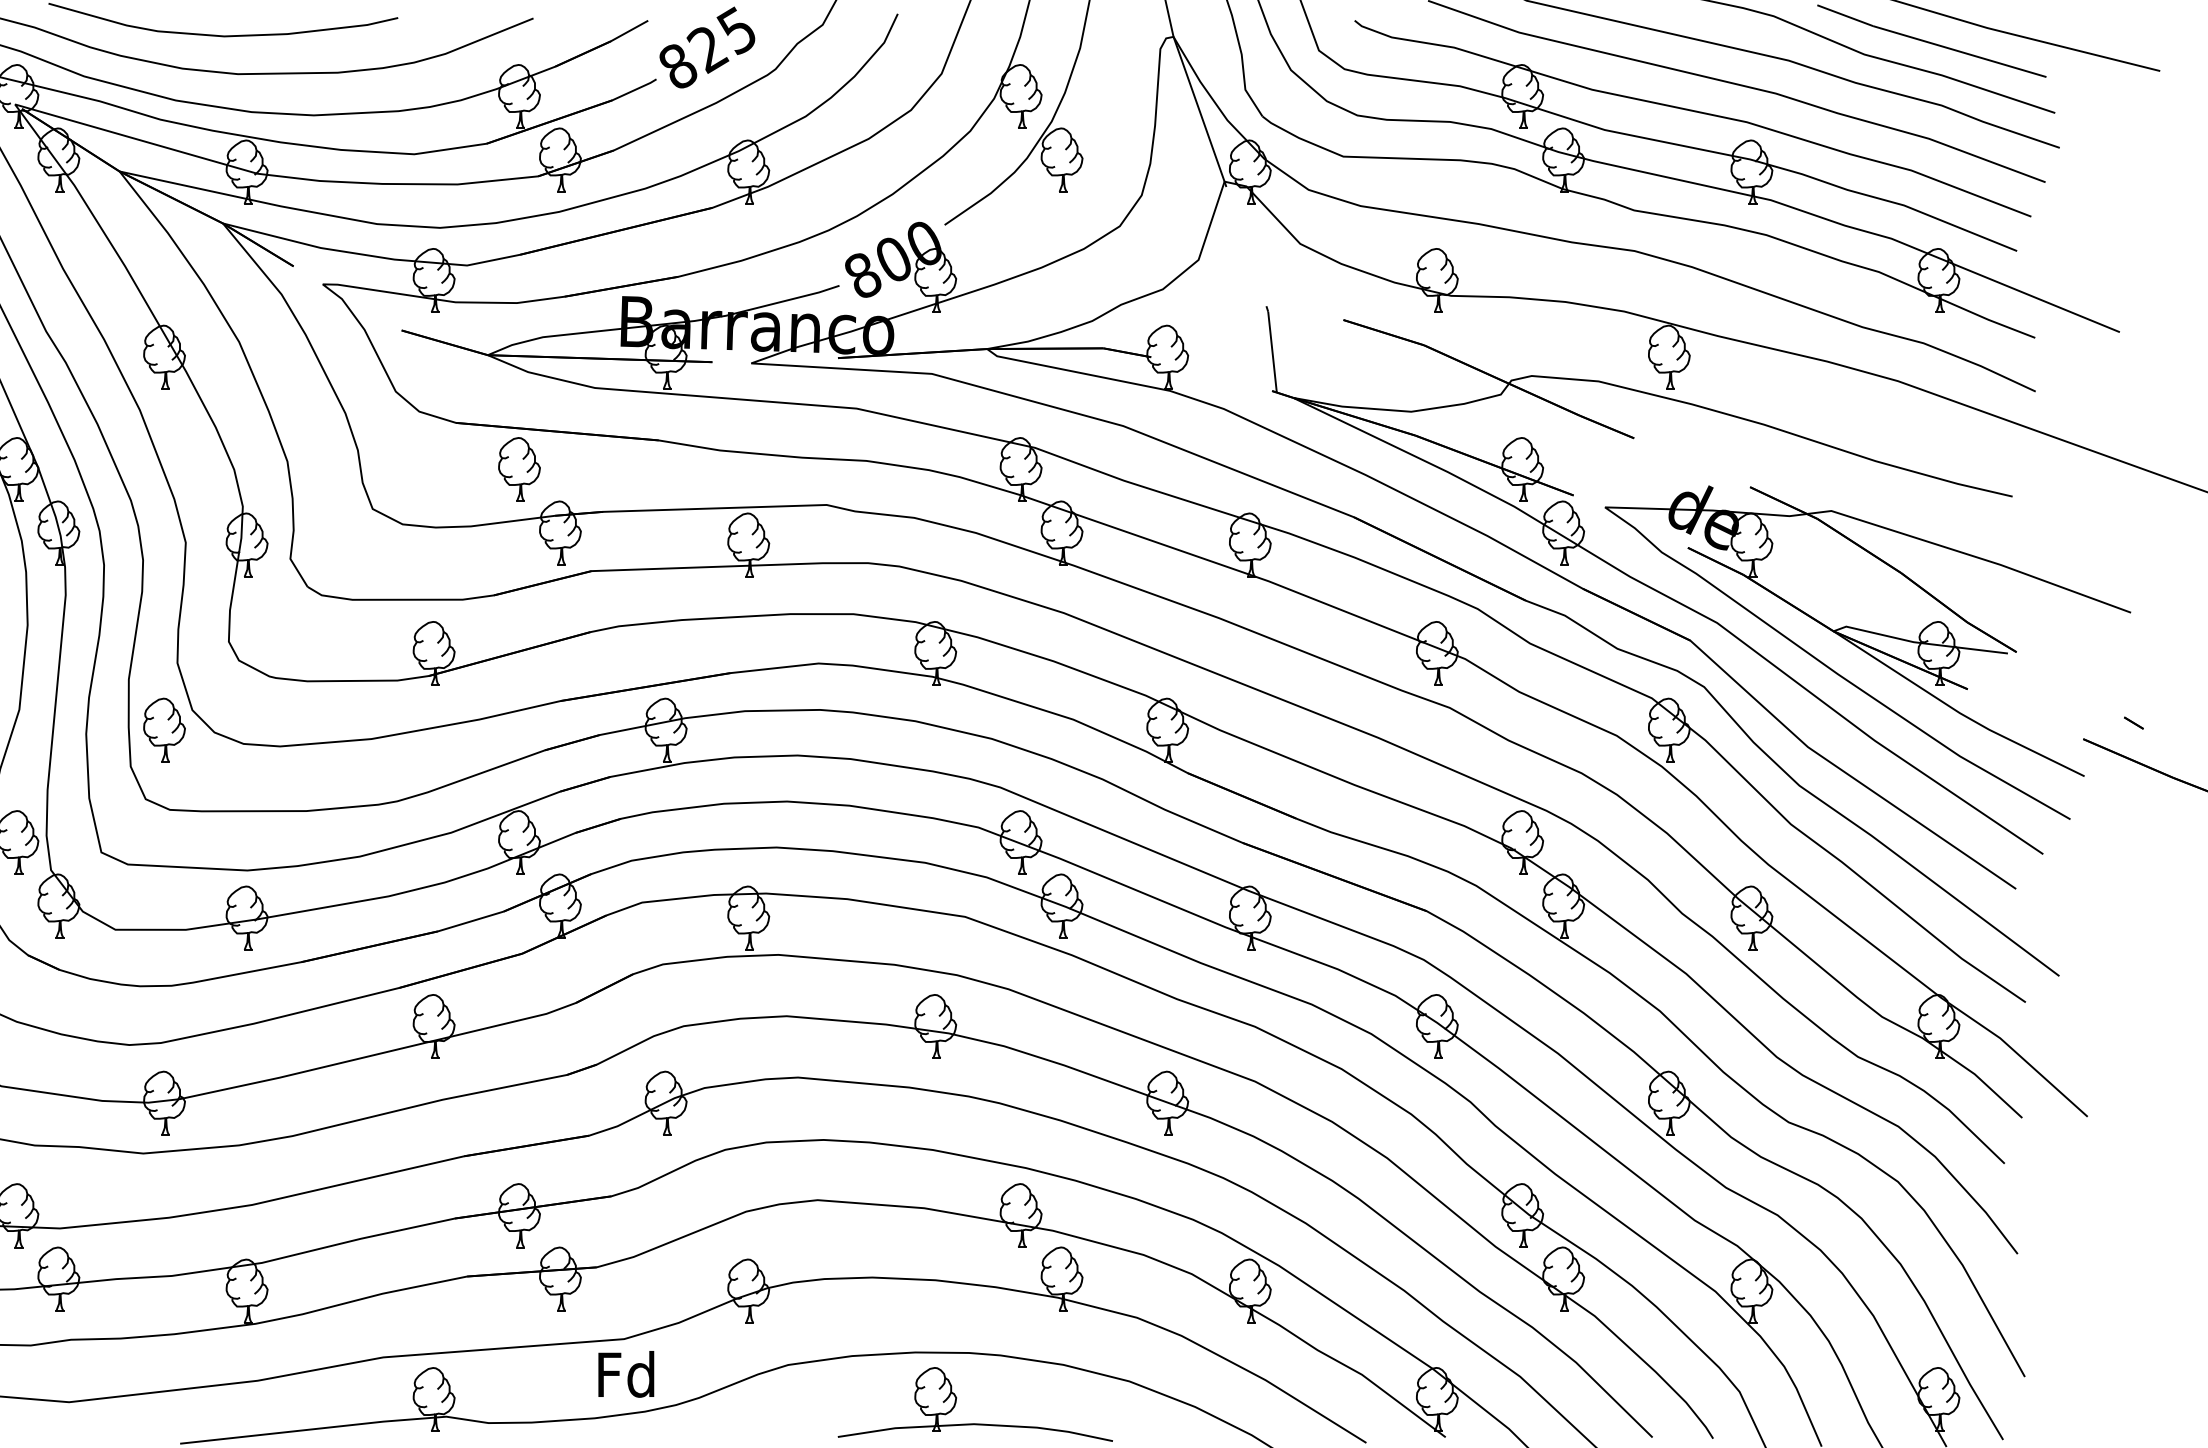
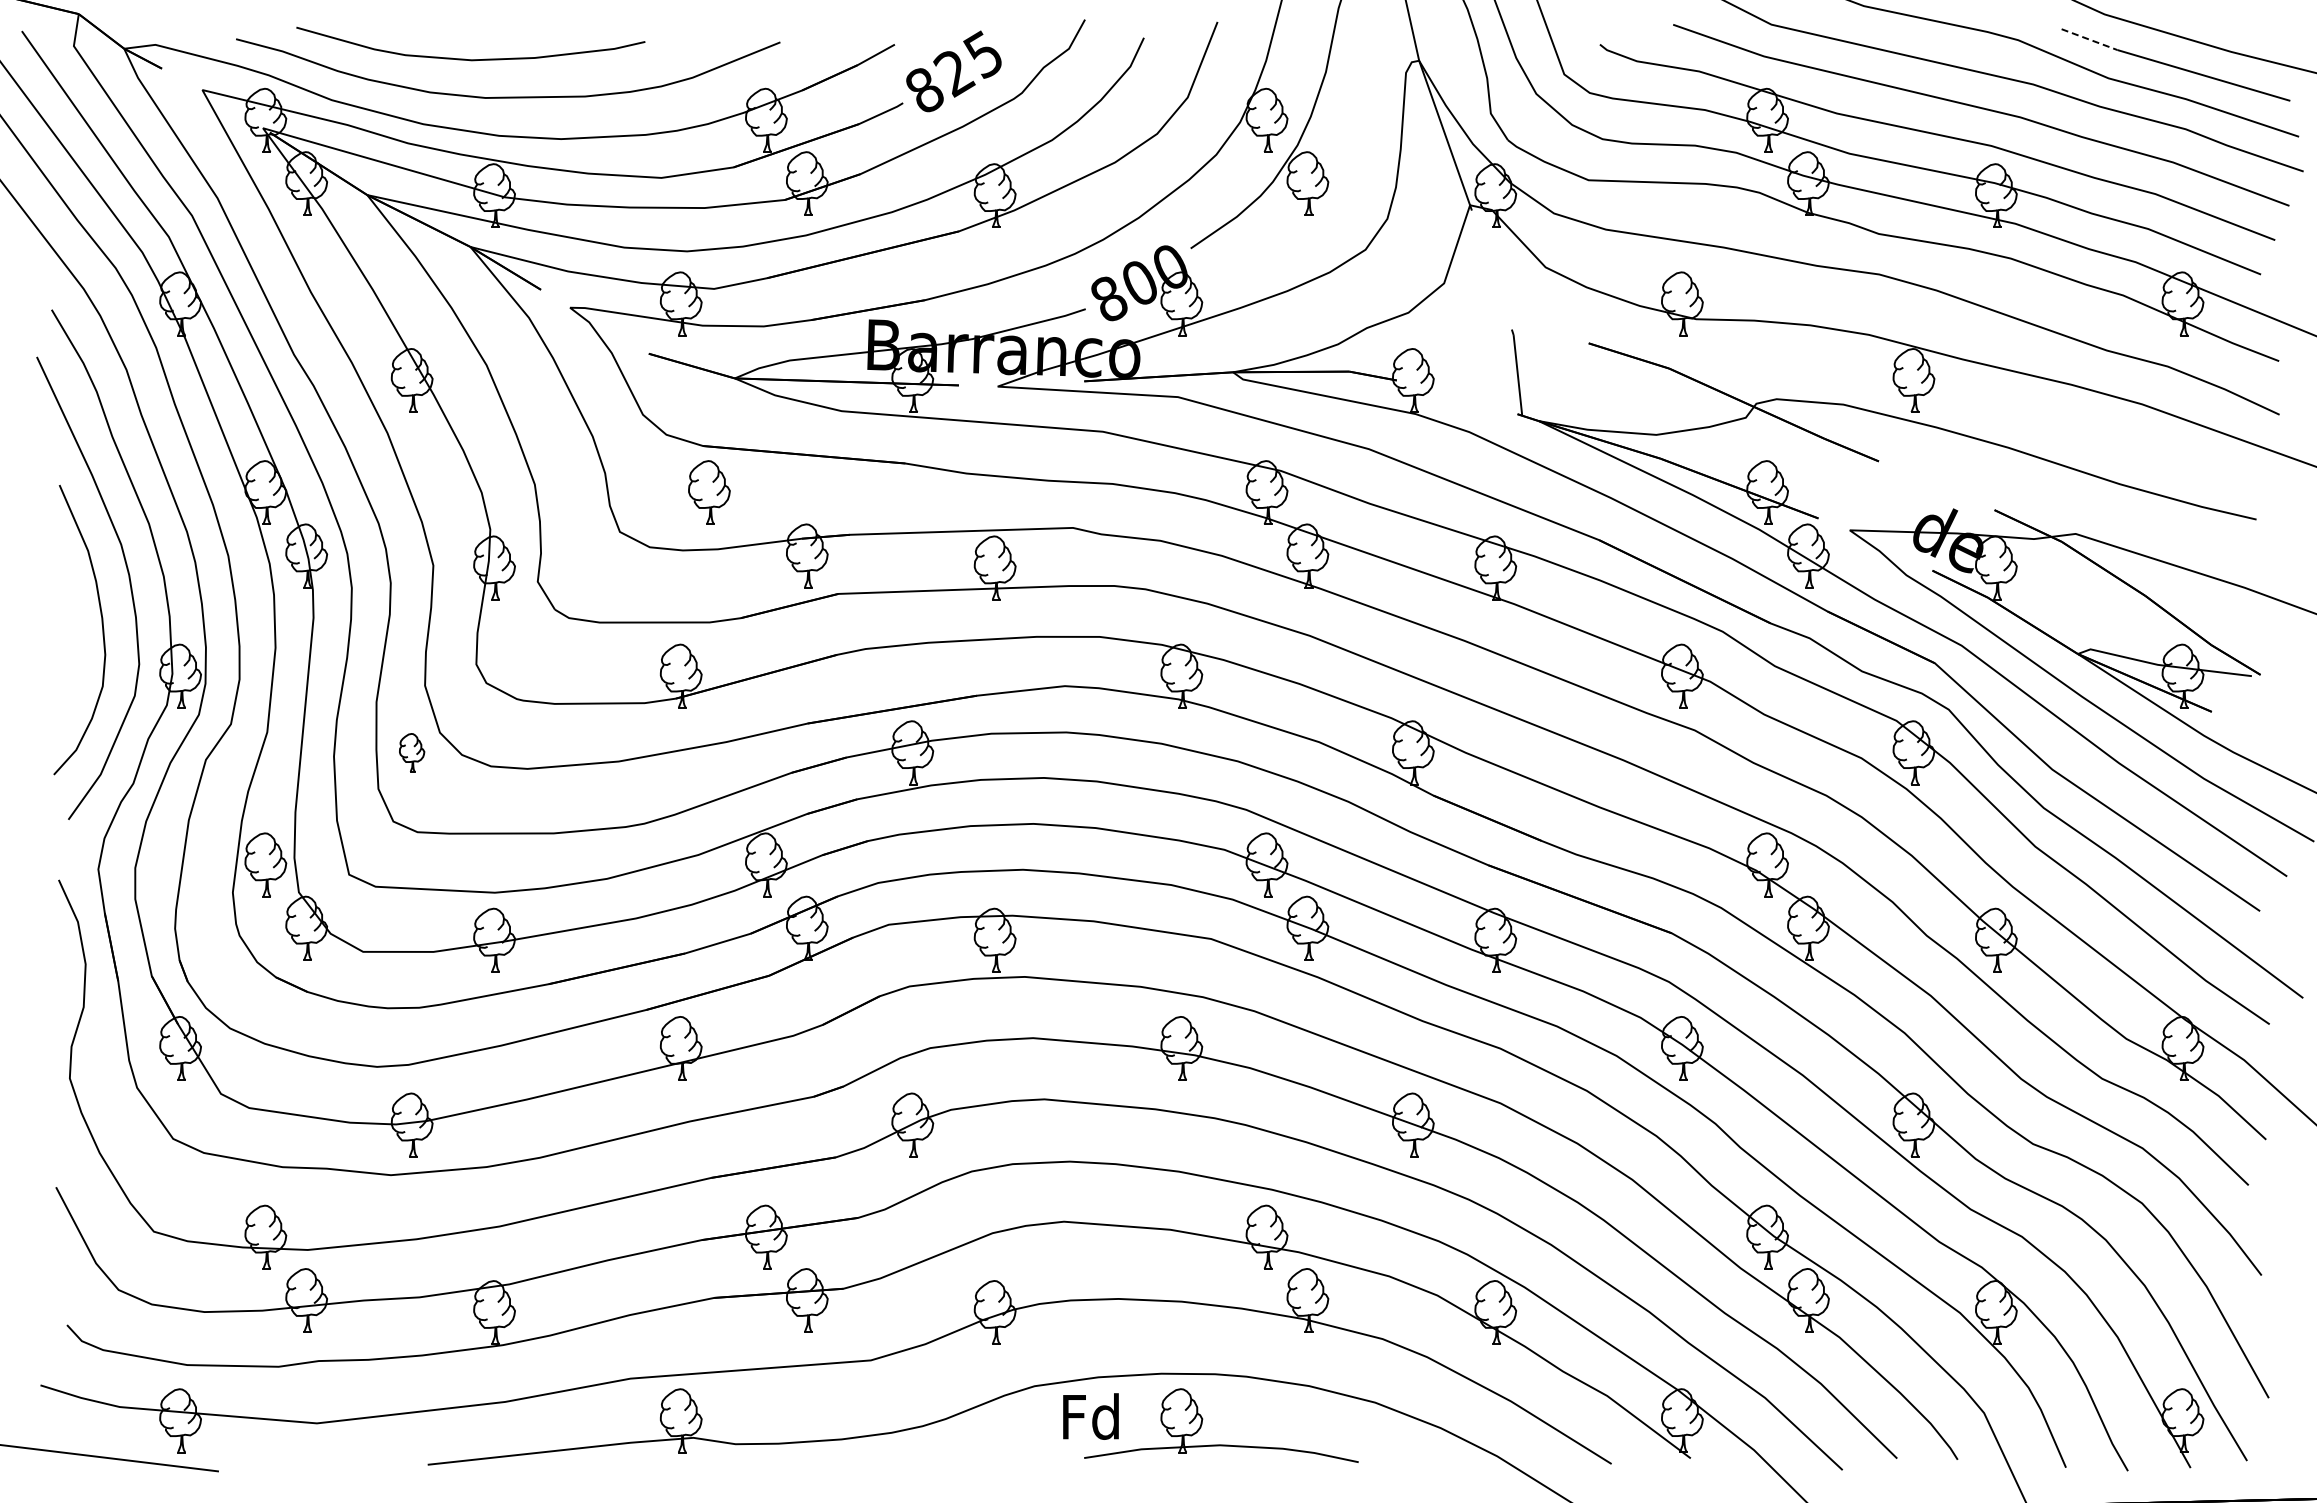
line: (1845, 15) -> (2089, 39), solid -> dashed
part: (519, 469) -> (709, 492), moved
part: (163, 730) -> (411, 752), size x0.6
text: (625, 1374) -> (1090, 1416), moved

